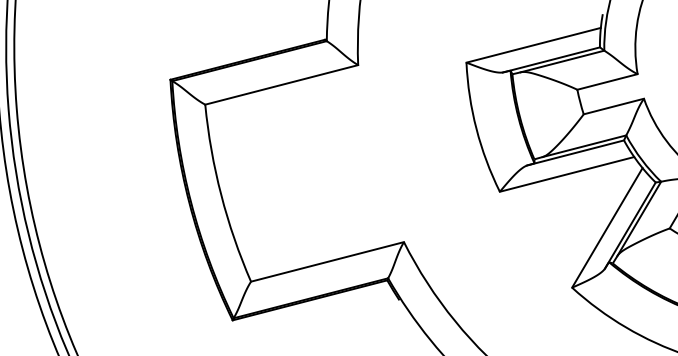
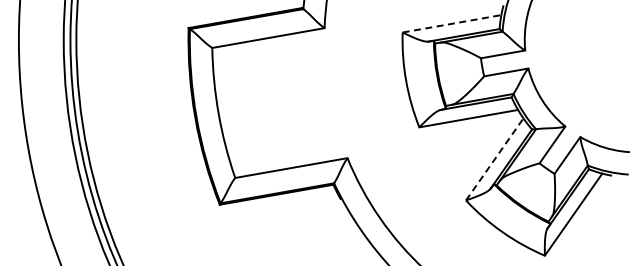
line: (534, 44) -> (452, 23), solid -> dashed
line: (608, 227) -> (495, 159), solid -> dashed

